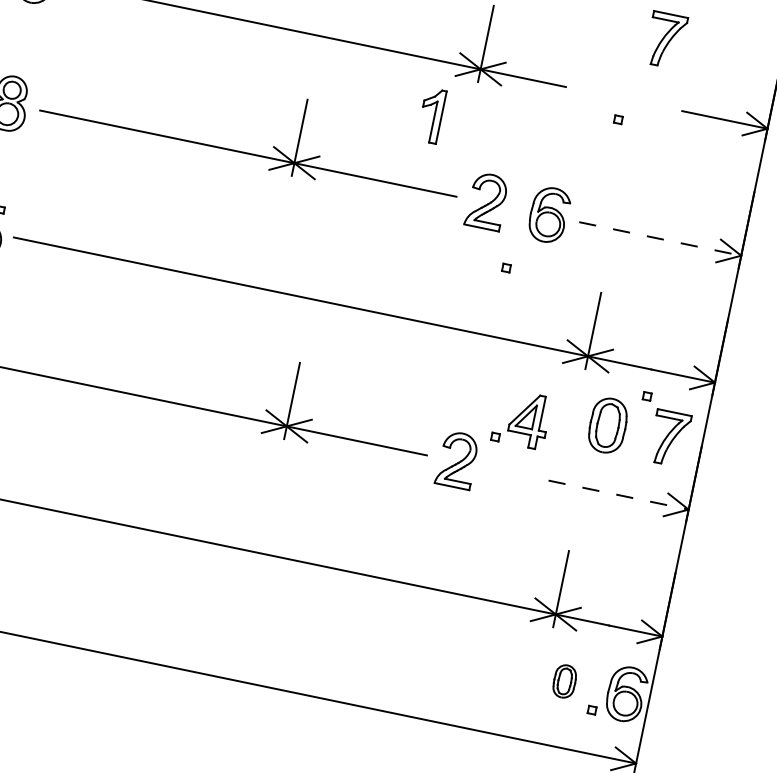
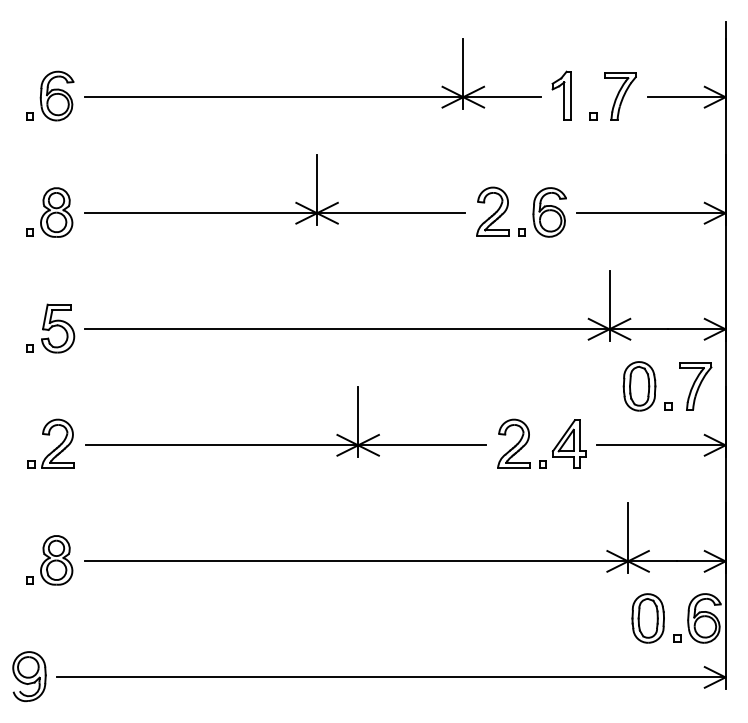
part: (665, 40) -> (620, 96), moved
part: (431, 115) -> (561, 95), moved
line: (660, 239) -> (651, 213), dashed -> solid
part: (505, 267) -> (521, 232), moved
part: (647, 396) -> (668, 406), moved
part: (521, 418) -> (562, 443), moved
line: (619, 495) -> (662, 445), dashed -> solid
part: (564, 681) -> (647, 618), size x1.67

